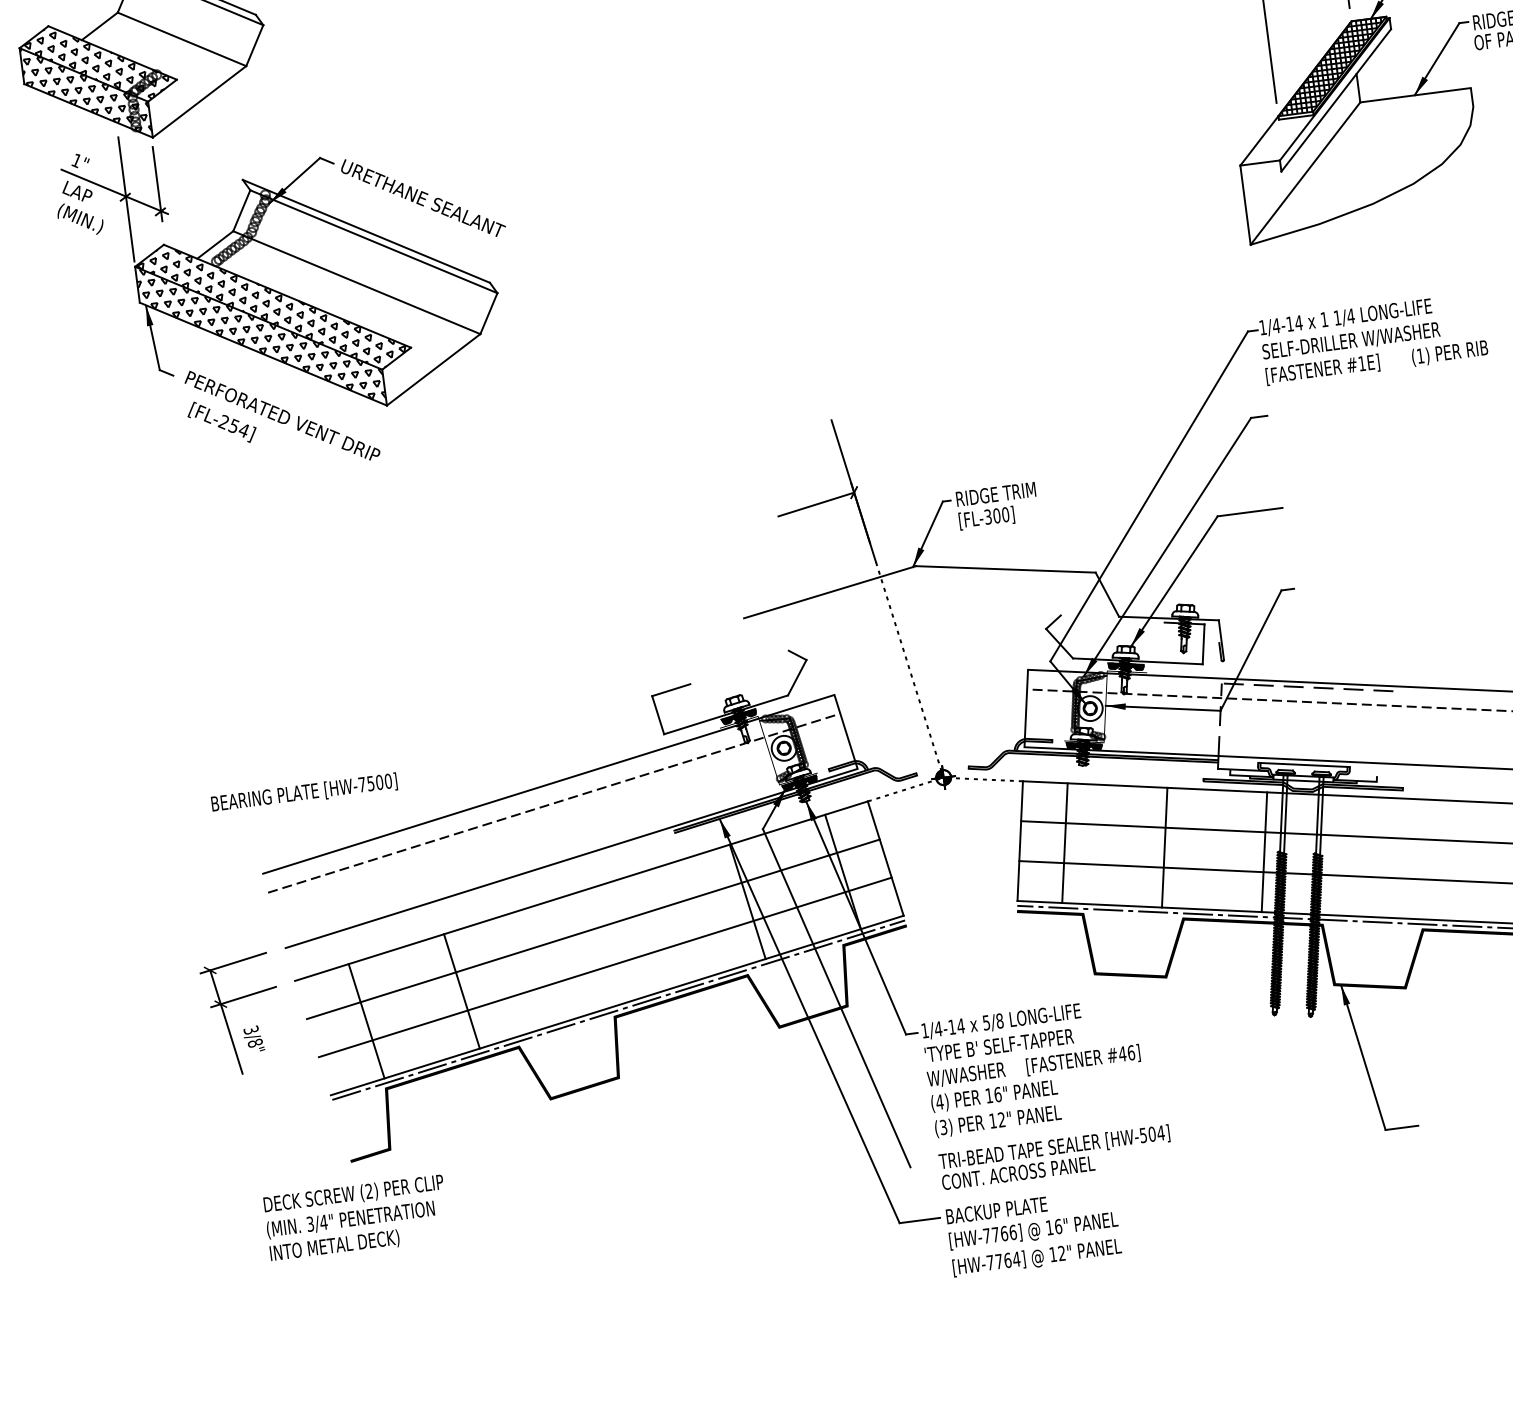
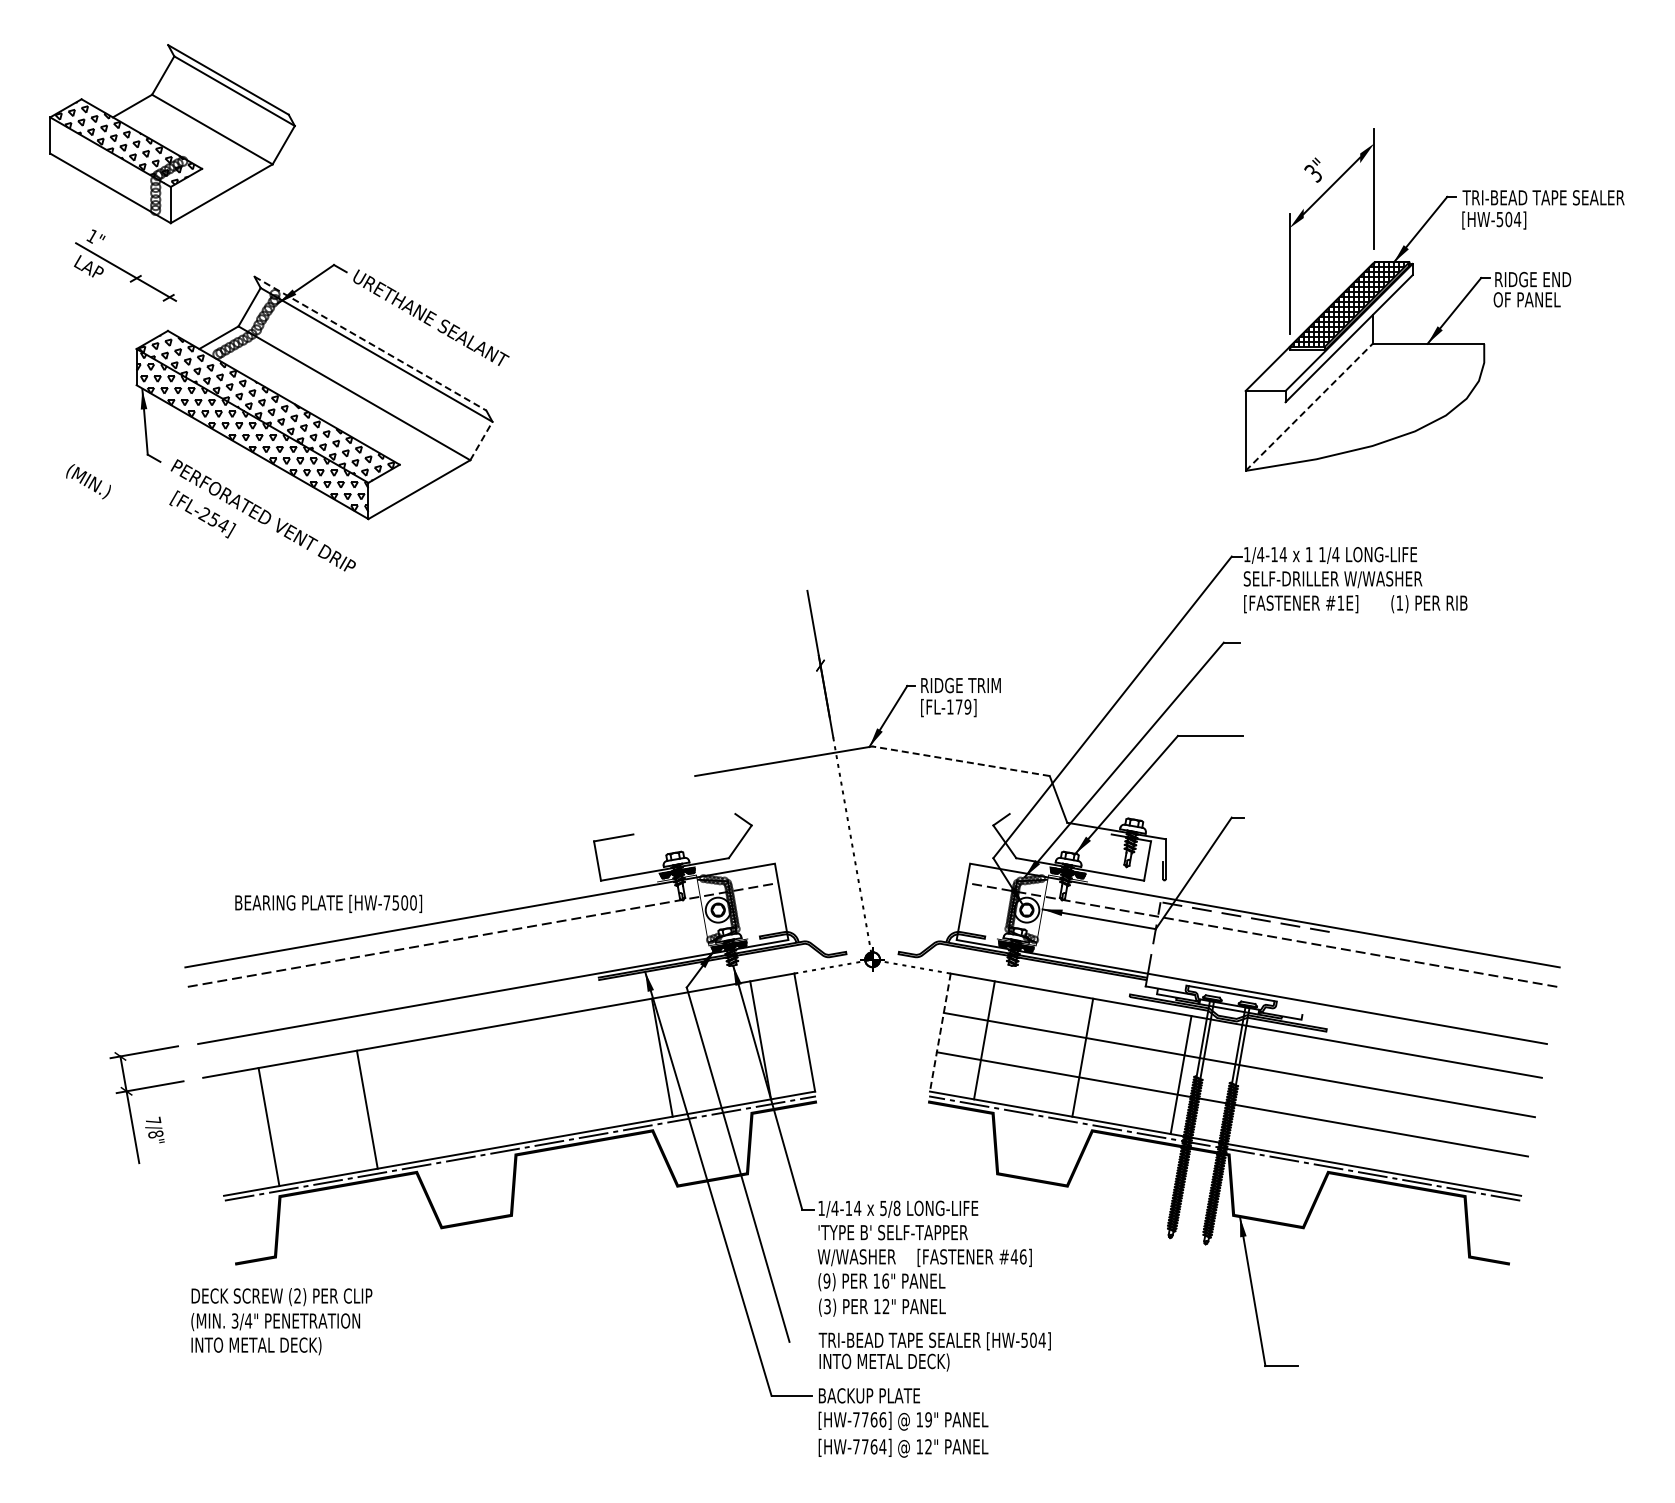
hatch: (85, 89) -> (110, 166), removed
line: (1305, 173) -> (1309, 407), solid -> dashed
line: (157, 183) -> (169, 269), removed
line: (126, 198) -> (136, 280), removed
text: (80, 218) -> (88, 481), moved
line: (366, 231) -> (370, 343), solid -> dashed
line: (488, 313) -> (481, 440), solid -> dashed
line: (816, 504) -> (781, 672), removed
text: (997, 515) -> (959, 706), [FL-300] -> [FL-179]
line: (1006, 569) -> (961, 761), solid -> dashed
text: (304, 792) -> (328, 903), moved
line: (1020, 841) -> (940, 1032), solid -> dashed
line: (593, 928) -> (505, 1064), removed
line: (605, 967) -> (512, 1104), removed
text: (251, 1029) -> (153, 1120), 3/8" -> 7/8"
text: (939, 1101) -> (826, 1280), (4) -> (9)
text: (1018, 1174) -> (895, 1362), CONT. ACROSS PANEL -> INTO METAL DECK)
text: (356, 1218) -> (281, 1321), moved
text: (1058, 1226) -> (928, 1419), 16" -> 19"

